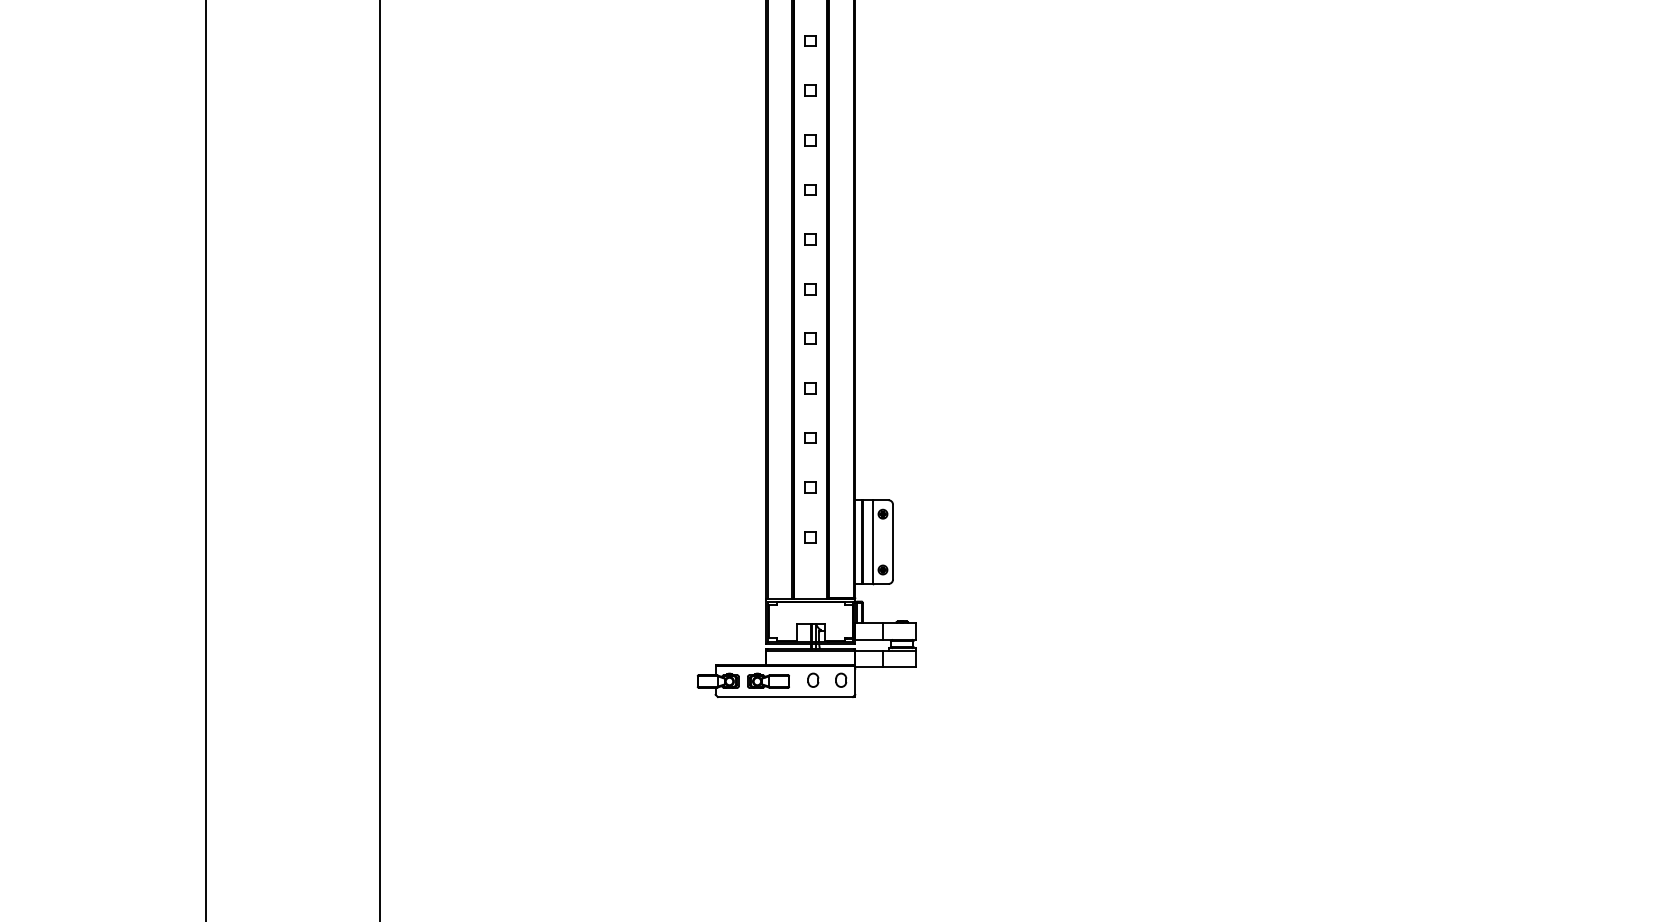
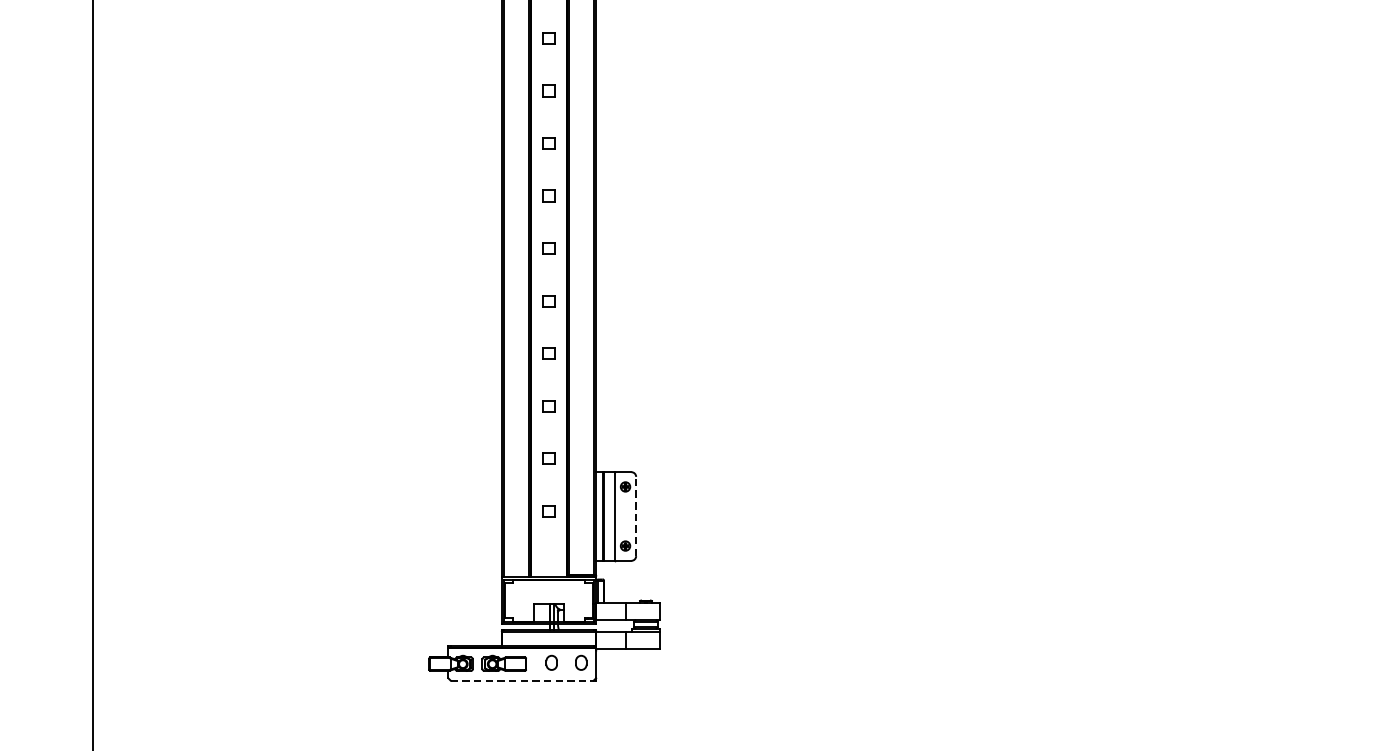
line: (893, 541) -> (636, 515), solid -> dashed
line: (785, 697) -> (522, 681), solid -> dashed

